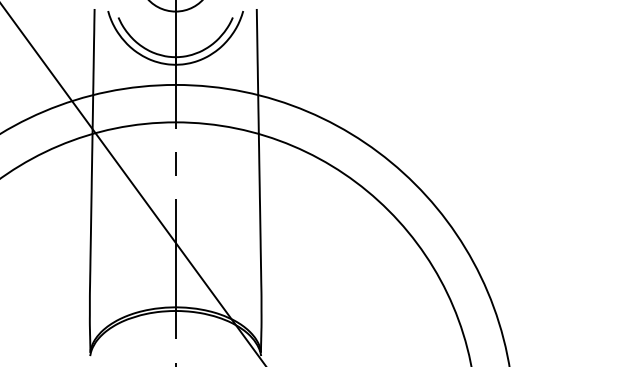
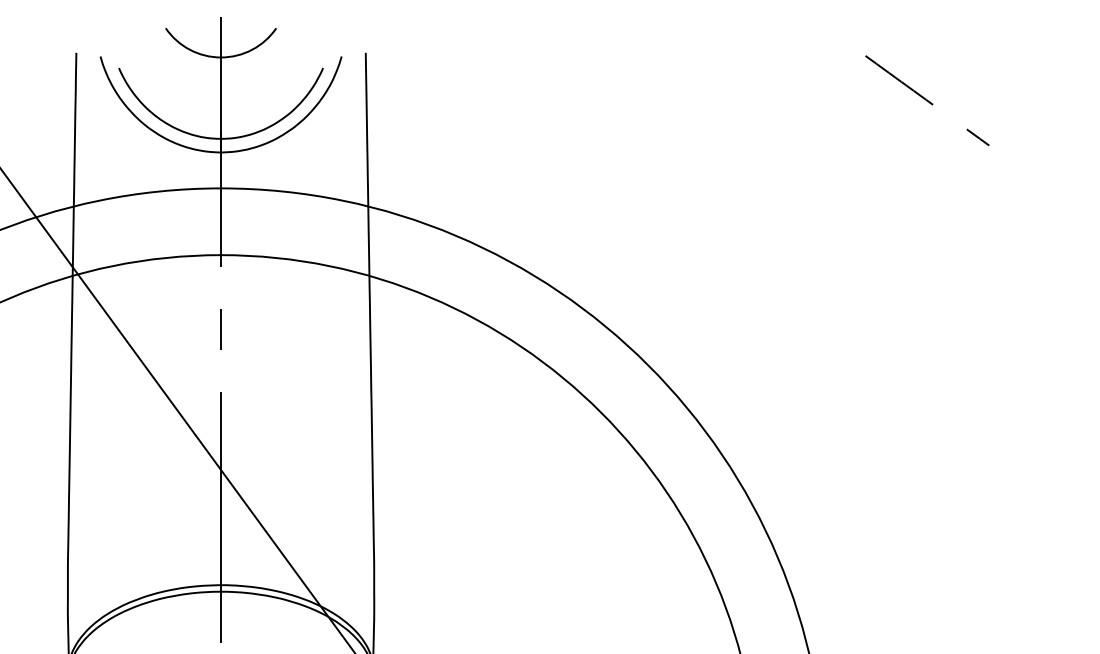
curve: (571, 35) -> (927, 100), added

